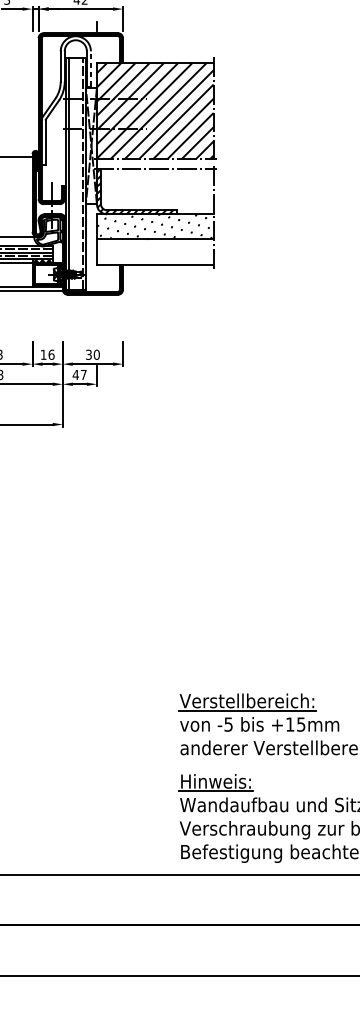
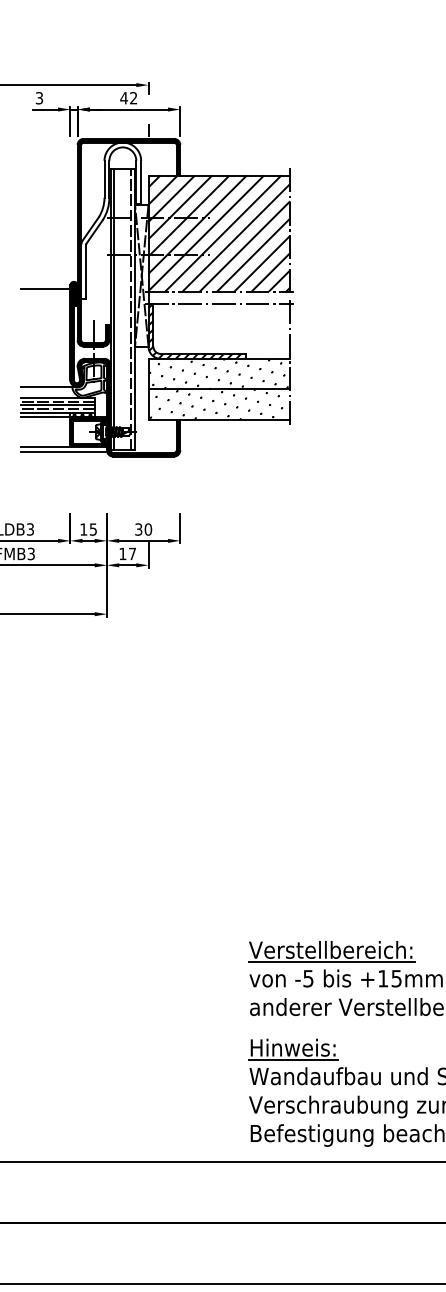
line: (91, 68) -> (141, 181), dashed -> solid
hatch: (156, 251) -> (220, 404), added
text: (51, 354) -> (93, 529), 16 -> 15
text: (75, 374) -> (122, 553), 47 -> 17

